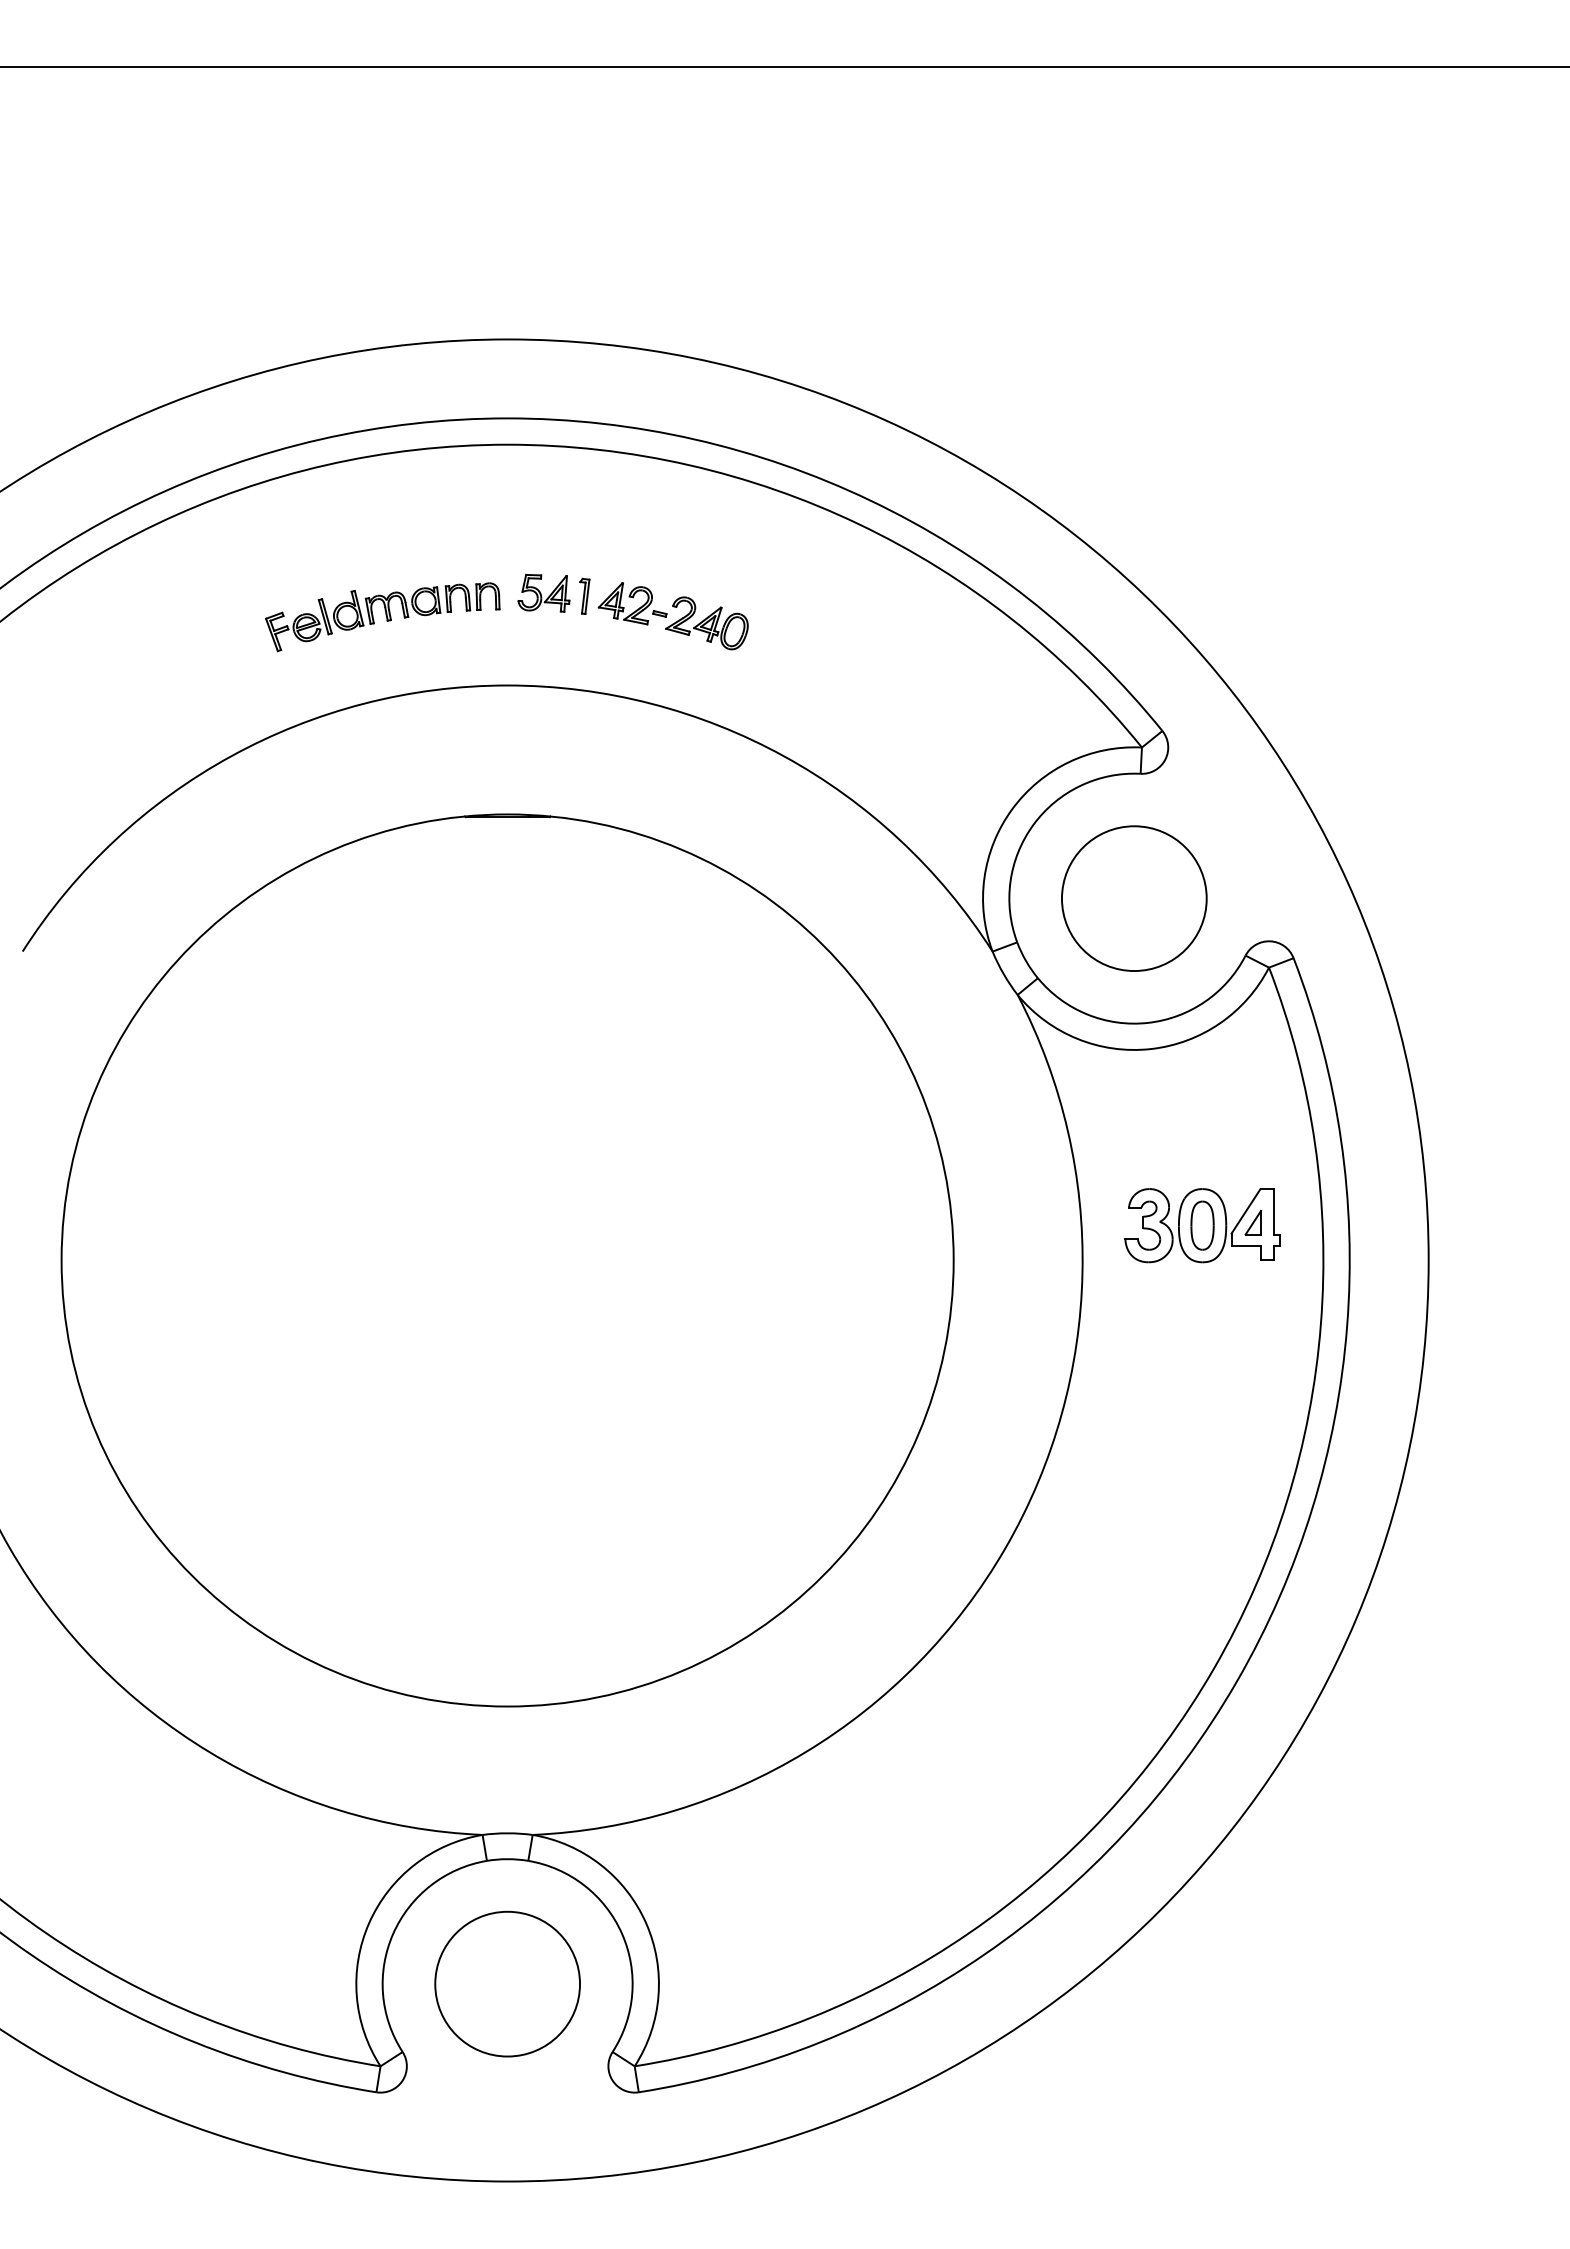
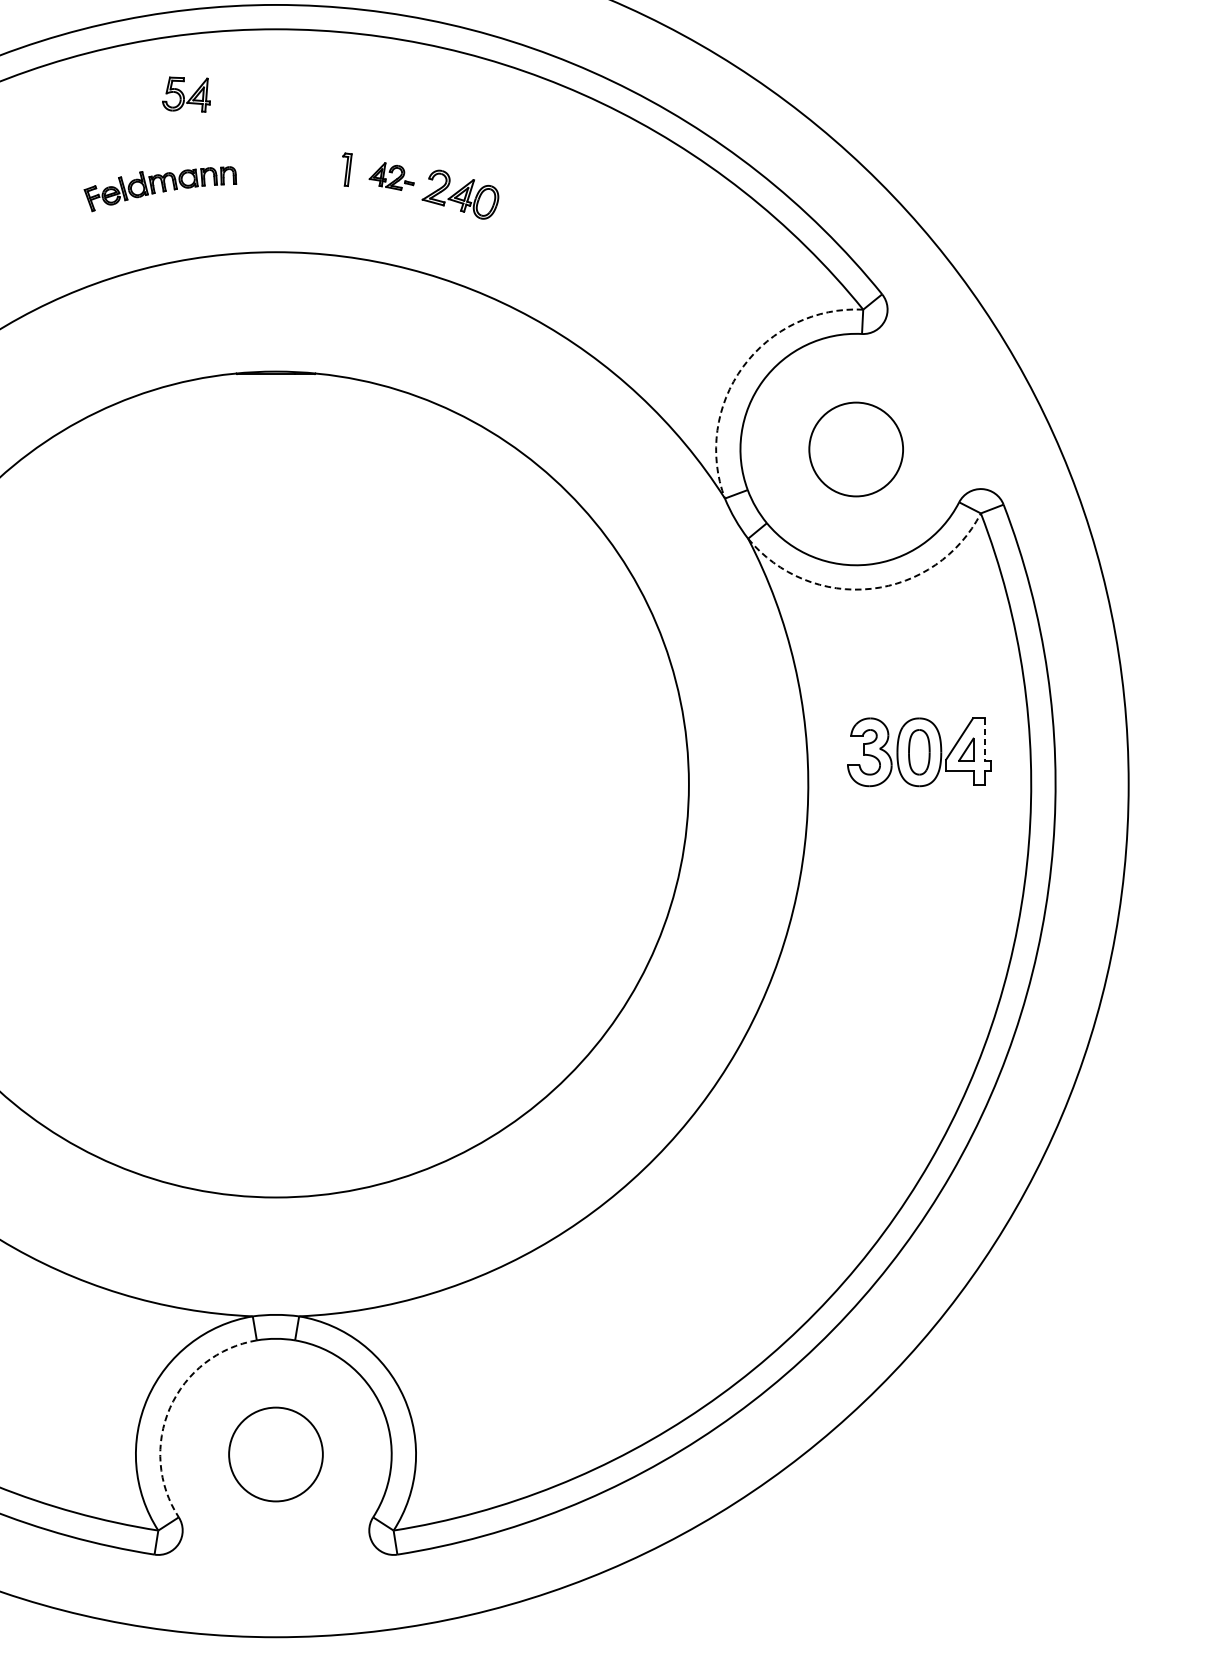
part: (543, 592) -> (186, 93), moved
part: (632, 603) -> (391, 176), size x0.7
part: (382, 617) -> (160, 189), size x0.7
arc: (1012, 809) -> (743, 367), solid -> dashed
circle: (1134, 898) -> (856, 449), size x0.7
arc: (1150, 1049) -> (871, 589), solid -> dashed
line: (1273, 1211) -> (985, 739), solid -> dashed
arc: (393, 1933) -> (170, 1407), solid -> dashed
circle: (507, 1983) -> (275, 1453), size x0.7

